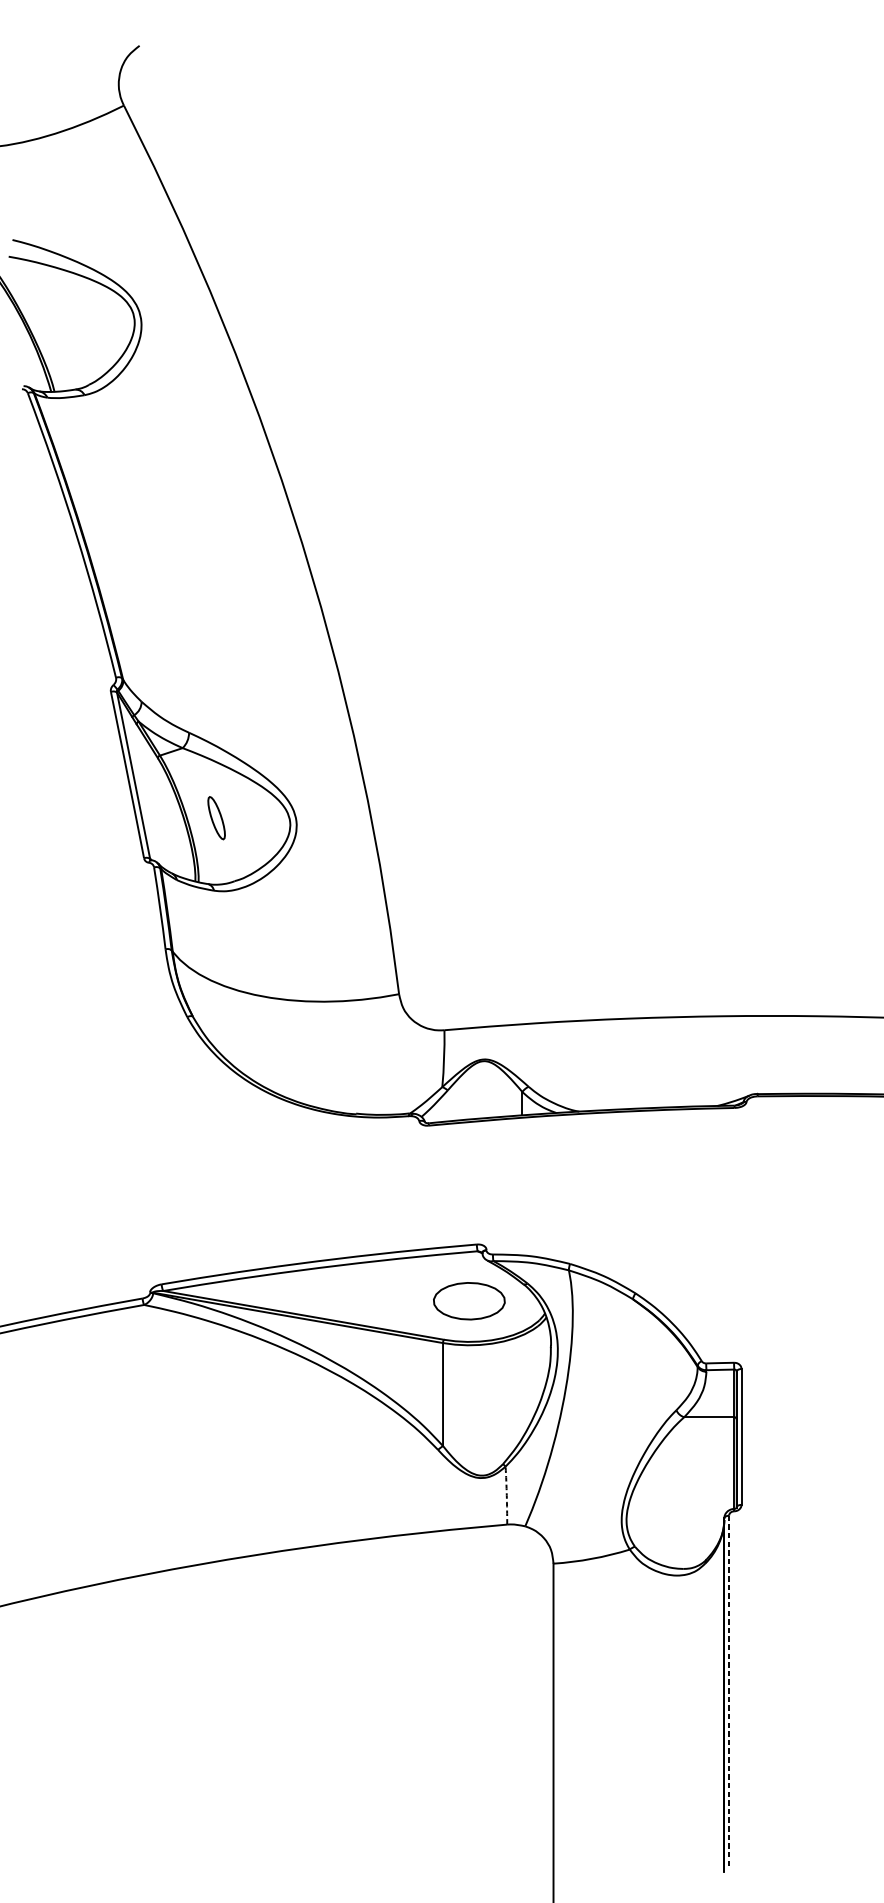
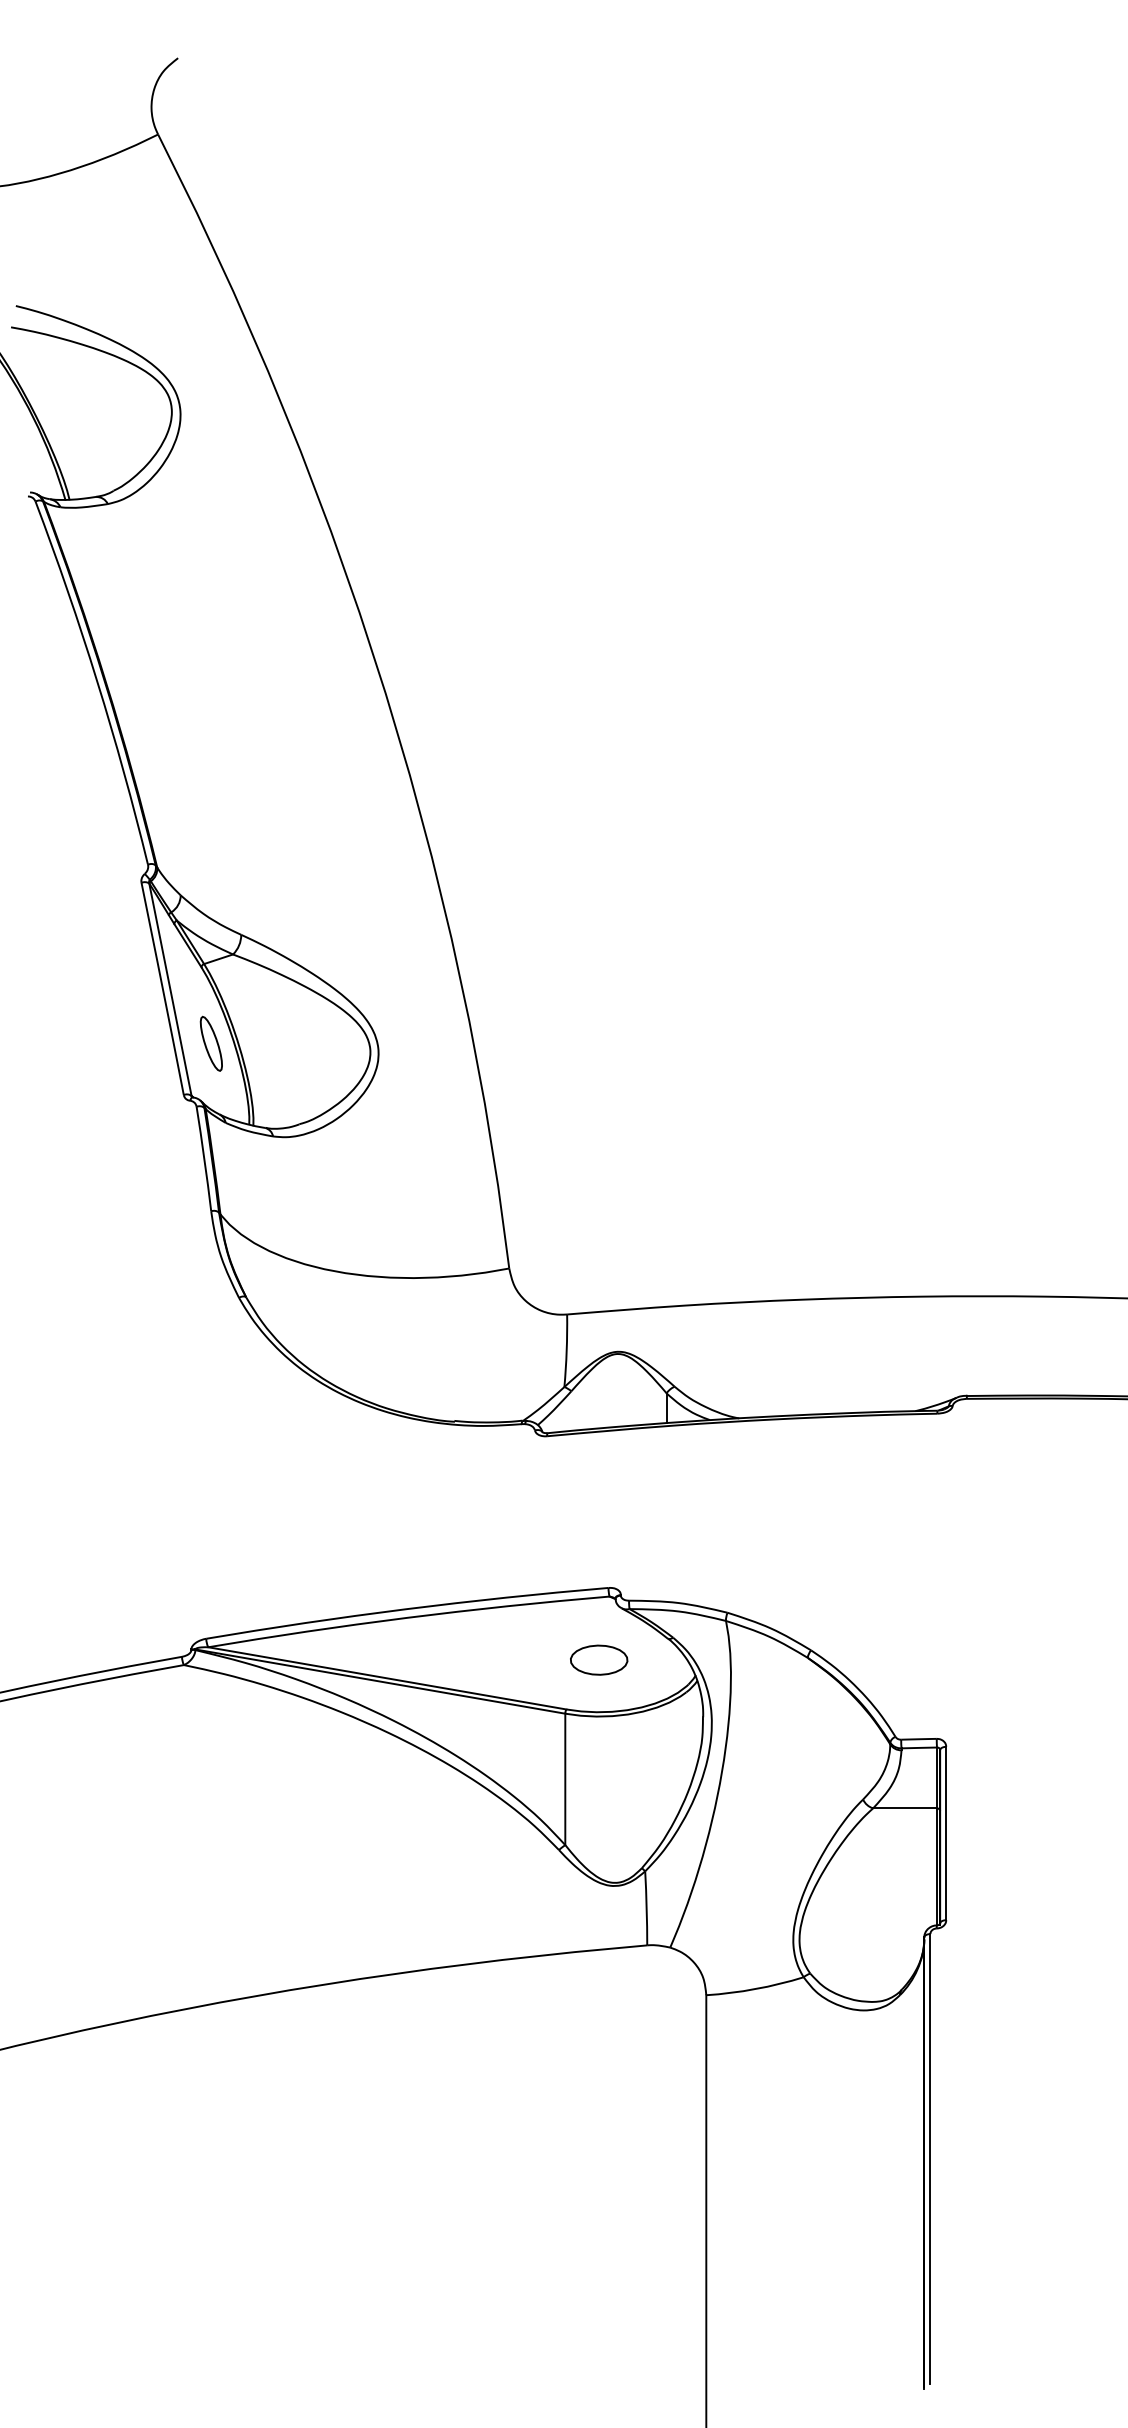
part: (215, 817) -> (210, 1043), moved
part: (469, 1300) -> (599, 1659), size x0.62
arc: (506, 1495) -> (646, 1908), dashed -> solid
line: (729, 1691) -> (930, 2158), dashed -> solid

